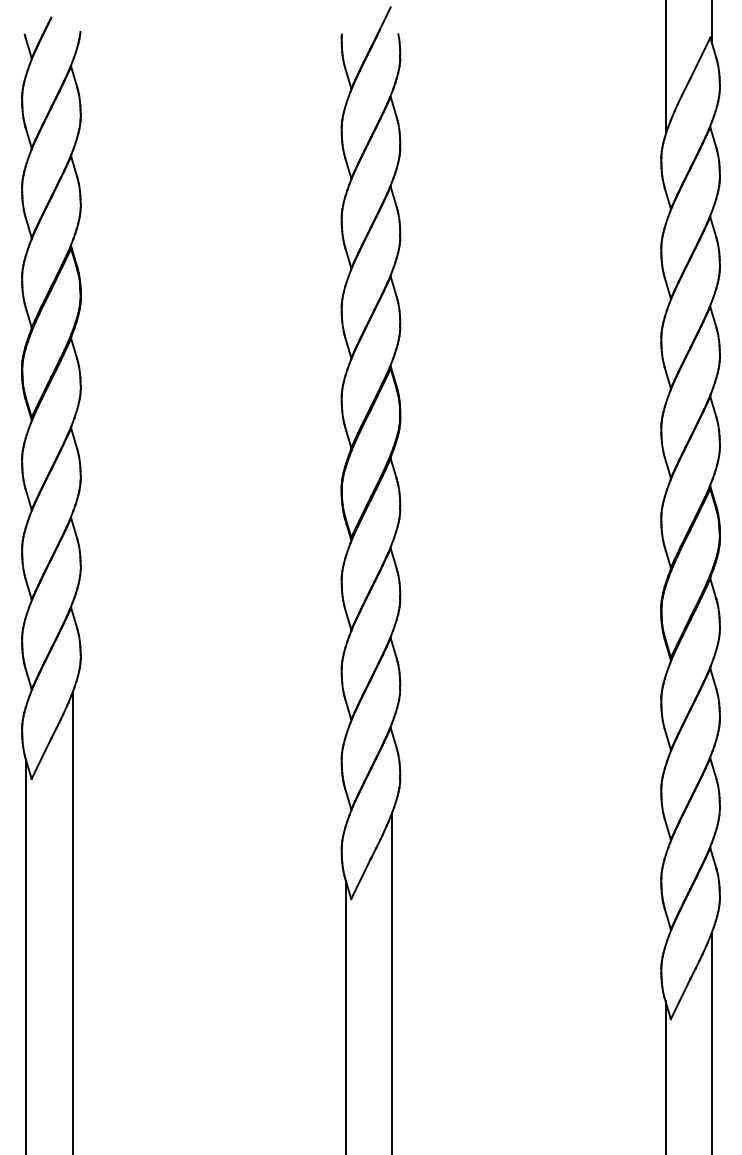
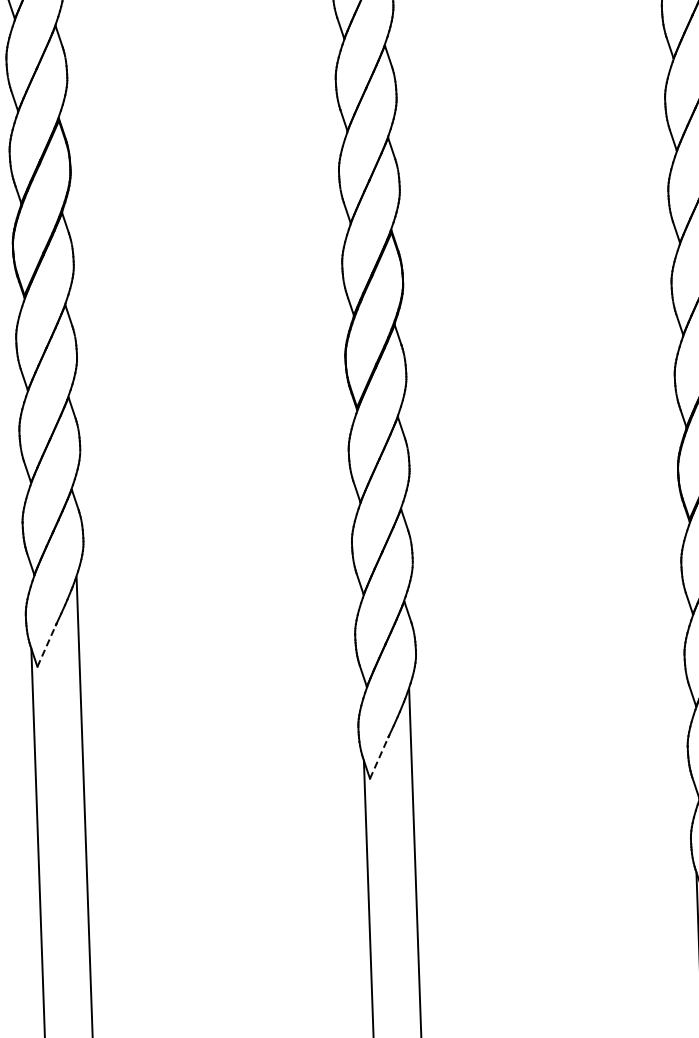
line: (41, 758) -> (46, 645), solid -> dashed
line: (361, 878) -> (379, 757), solid -> dashed

